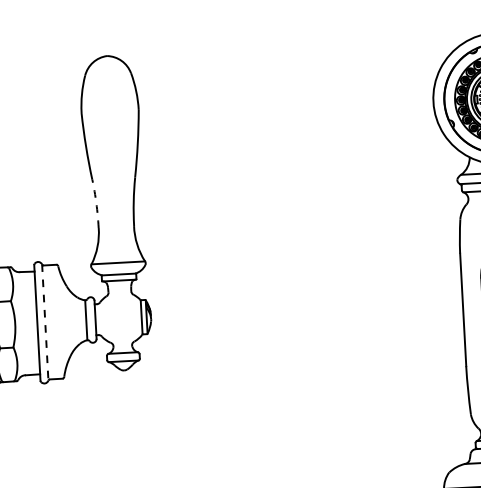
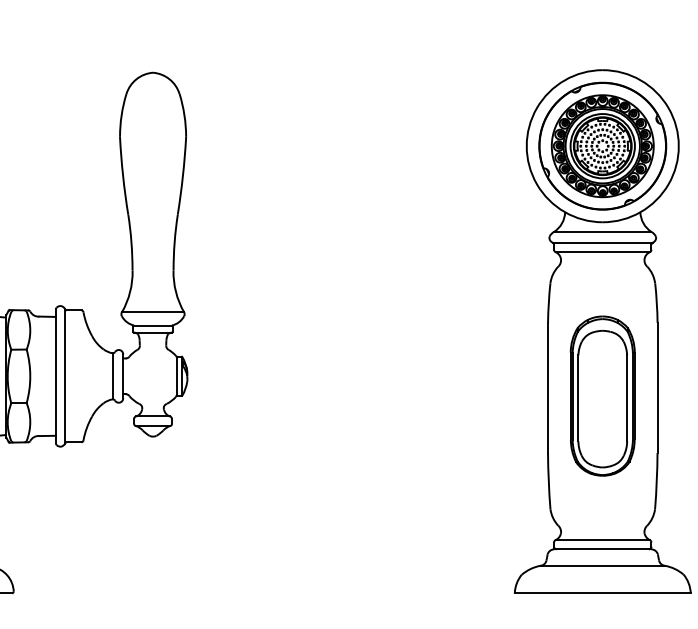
arc: (96, 203) -> (131, 242), dashed -> solid
line: (45, 322) -> (65, 376), dashed -> solid

